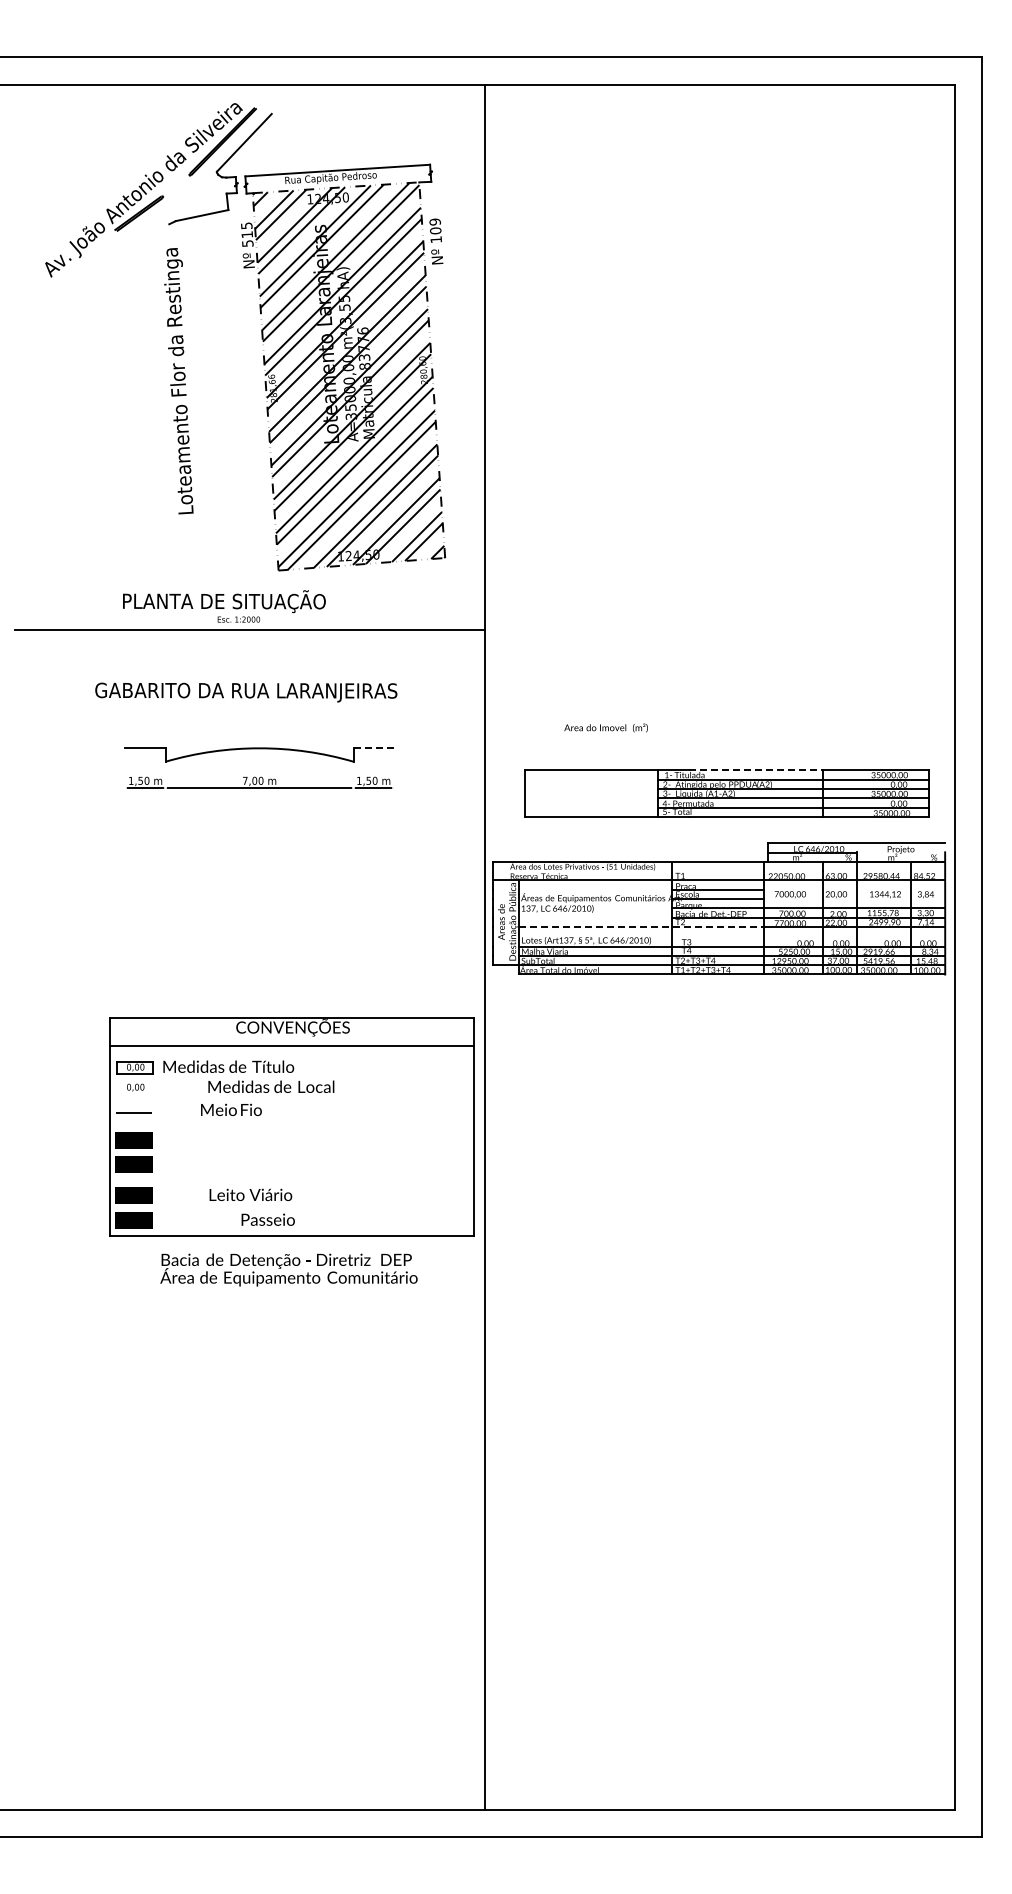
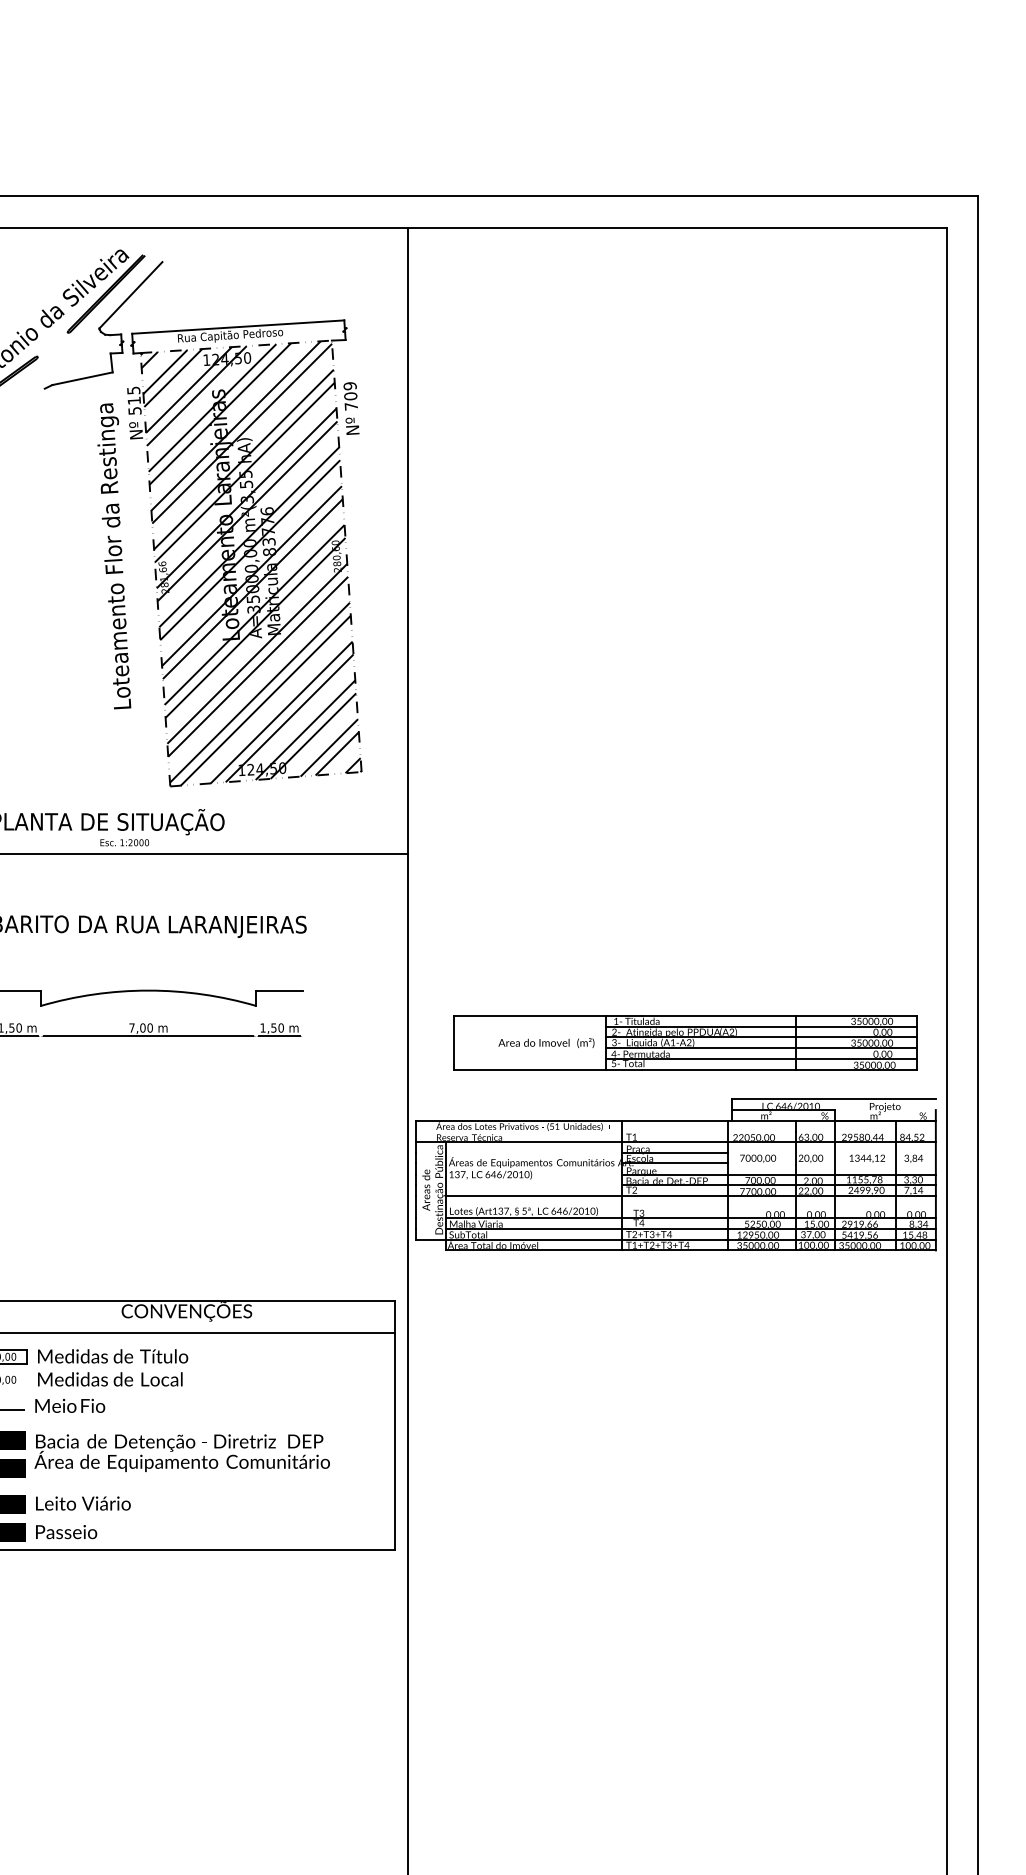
text: (435, 239) -> (350, 406), 109 -> 709
text: (178, 381) -> (113, 556), moved
text: (605, 727) -> (545, 1042), moved
line: (374, 748) -> (280, 990), dashed -> solid
line: (756, 770) -> (719, 1016), dashed -> solid
line: (640, 926) -> (585, 1195), dashed -> solid
text: (271, 1086) -> (110, 1379), moved
text: (231, 1109) -> (70, 1405), moved
text: (250, 1194) -> (82, 1503), moved
text: (267, 1219) -> (65, 1531), moved
text: (288, 1269) -> (181, 1452), moved

